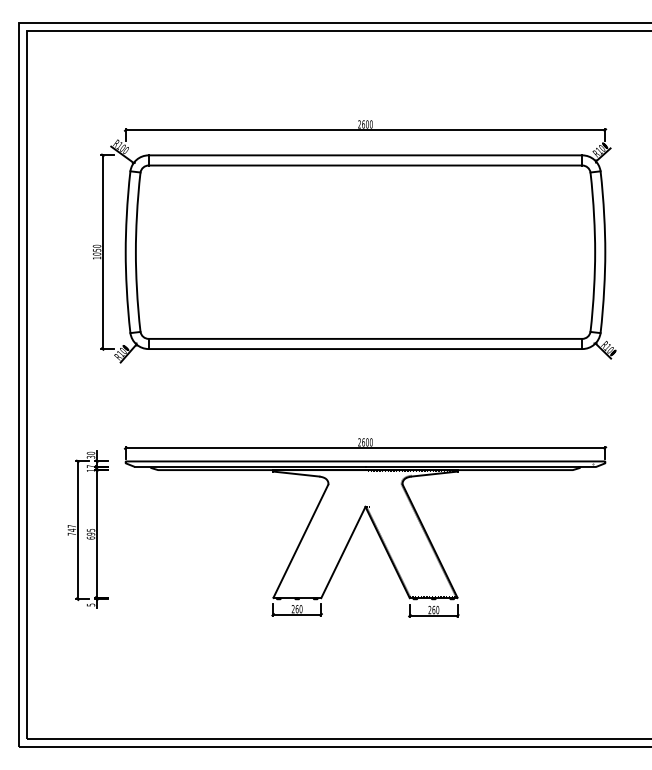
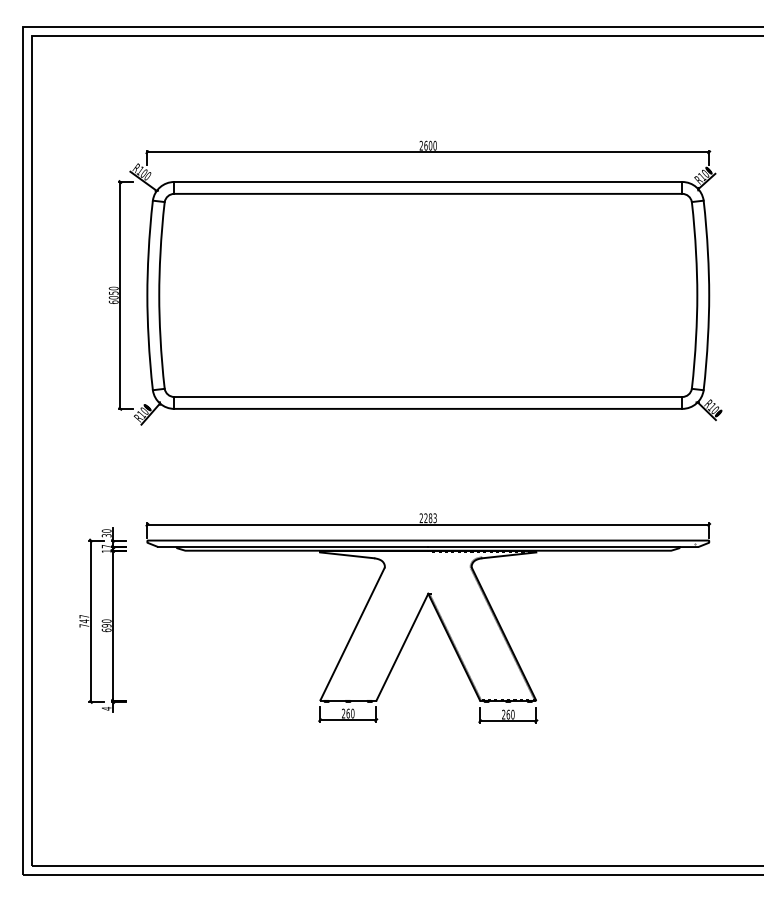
text: (96, 257) -> (113, 301), 1050 -> 6050
text: (367, 442) -> (430, 518), 2600 -> 2283
text: (90, 529) -> (106, 620), 695 -> 690
text: (90, 604) -> (106, 708), 5 -> 4

